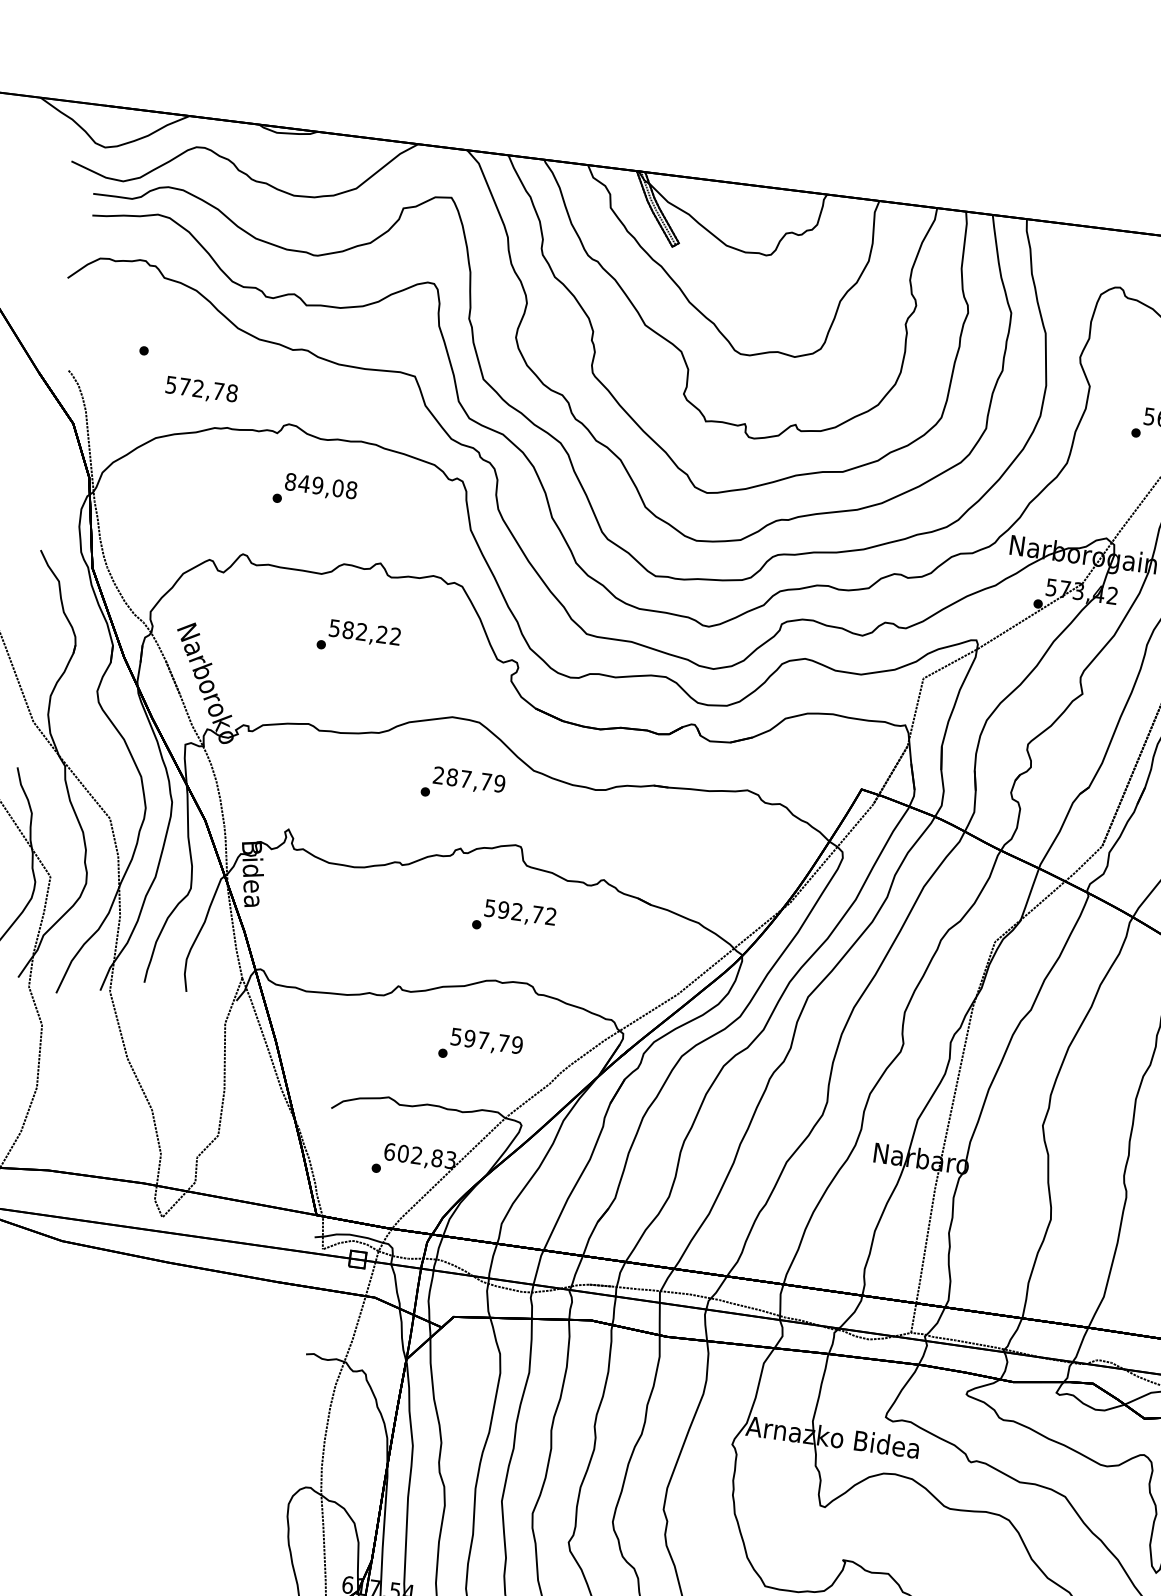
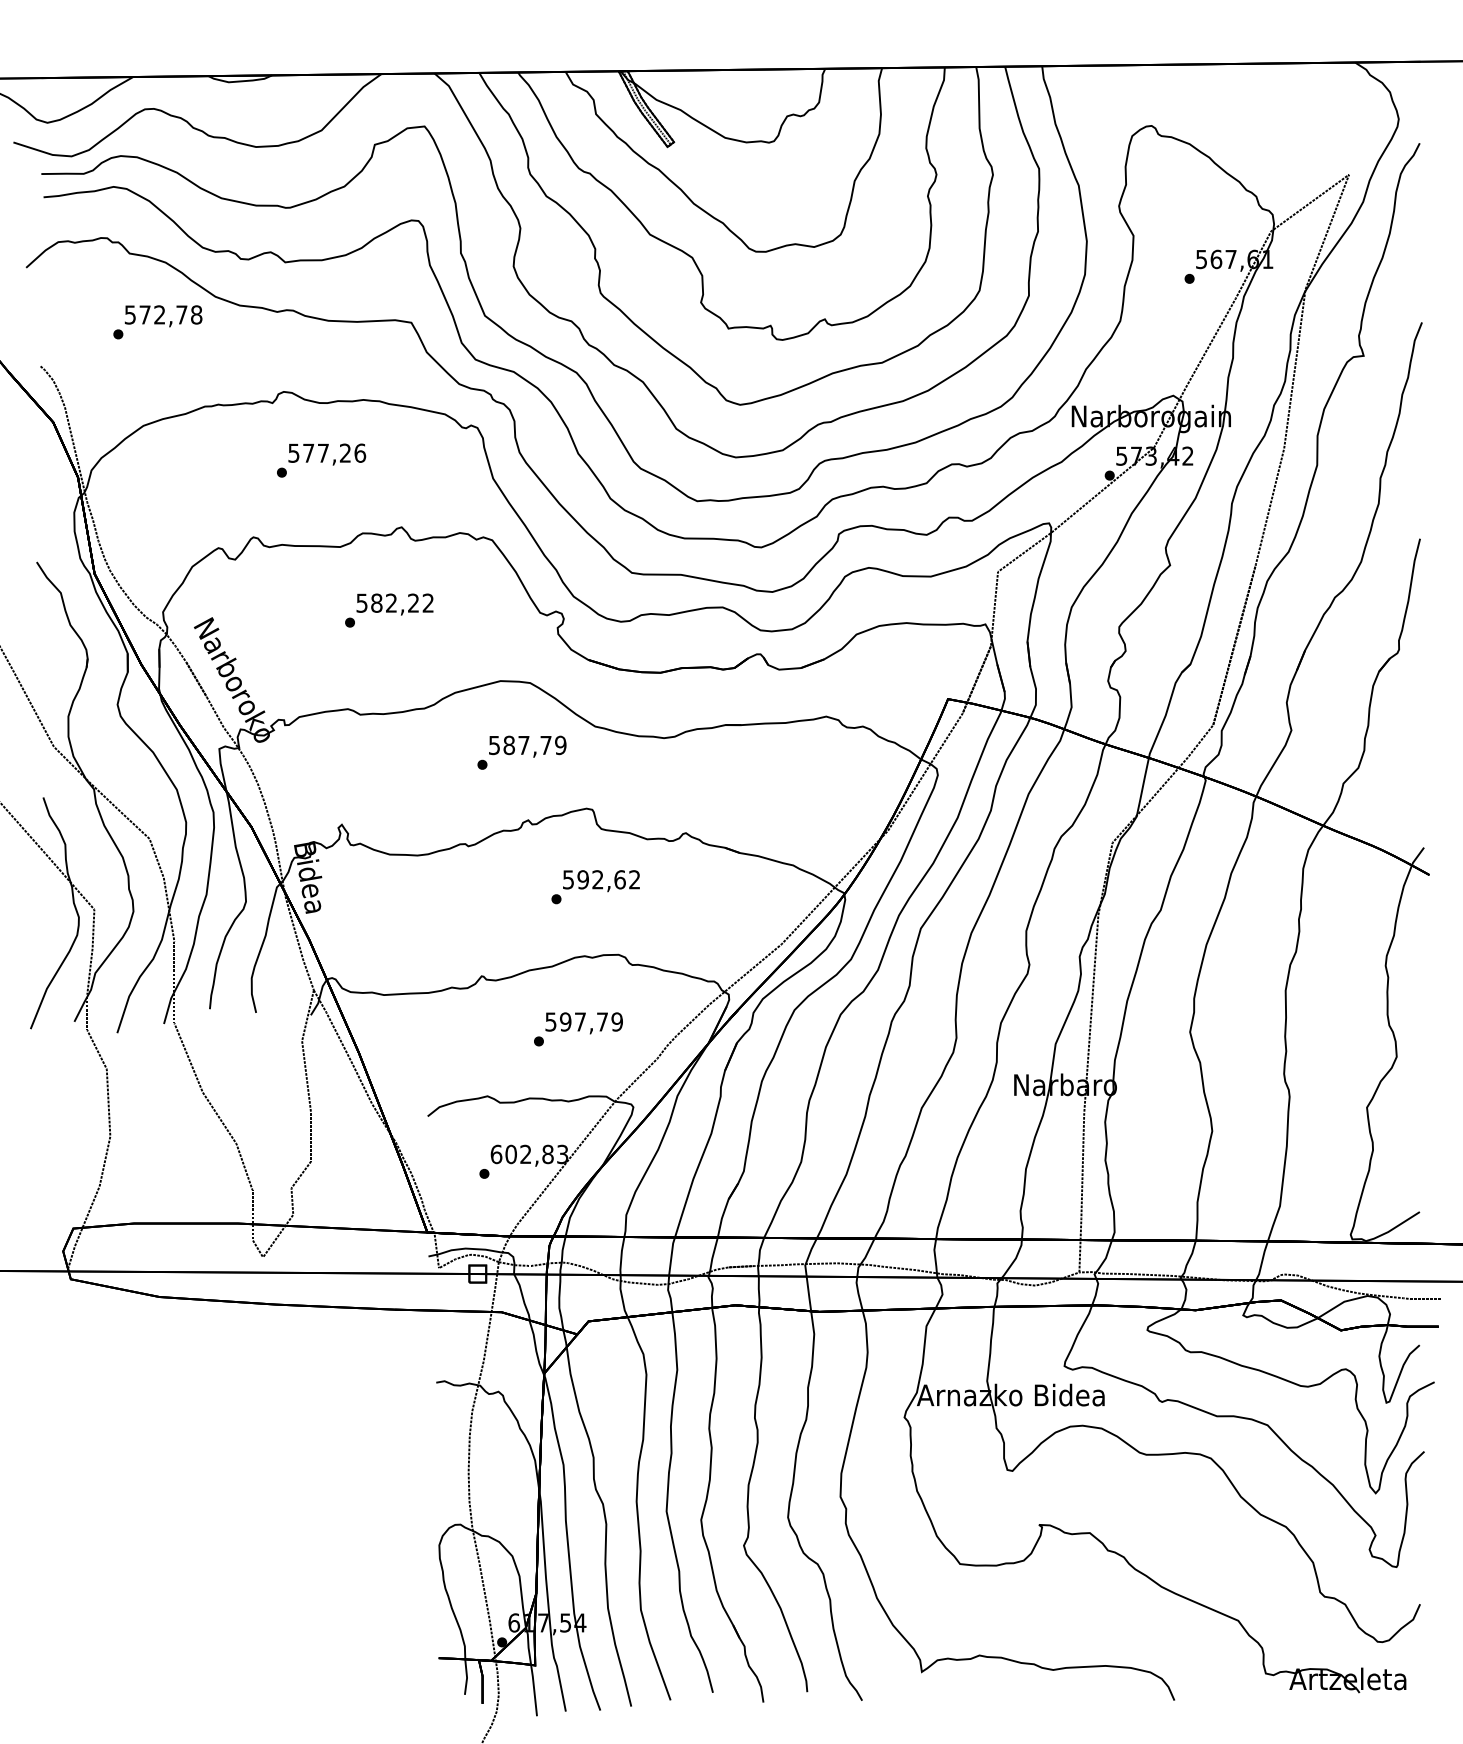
text: (201, 390) -> (163, 316), moved
text: (321, 485) -> (327, 452), 849,08 -> 577,26
text: (438, 775) -> (494, 745), 287,79 -> 587,79
text: (537, 914) -> (619, 879), 592,72 -> 592,62

